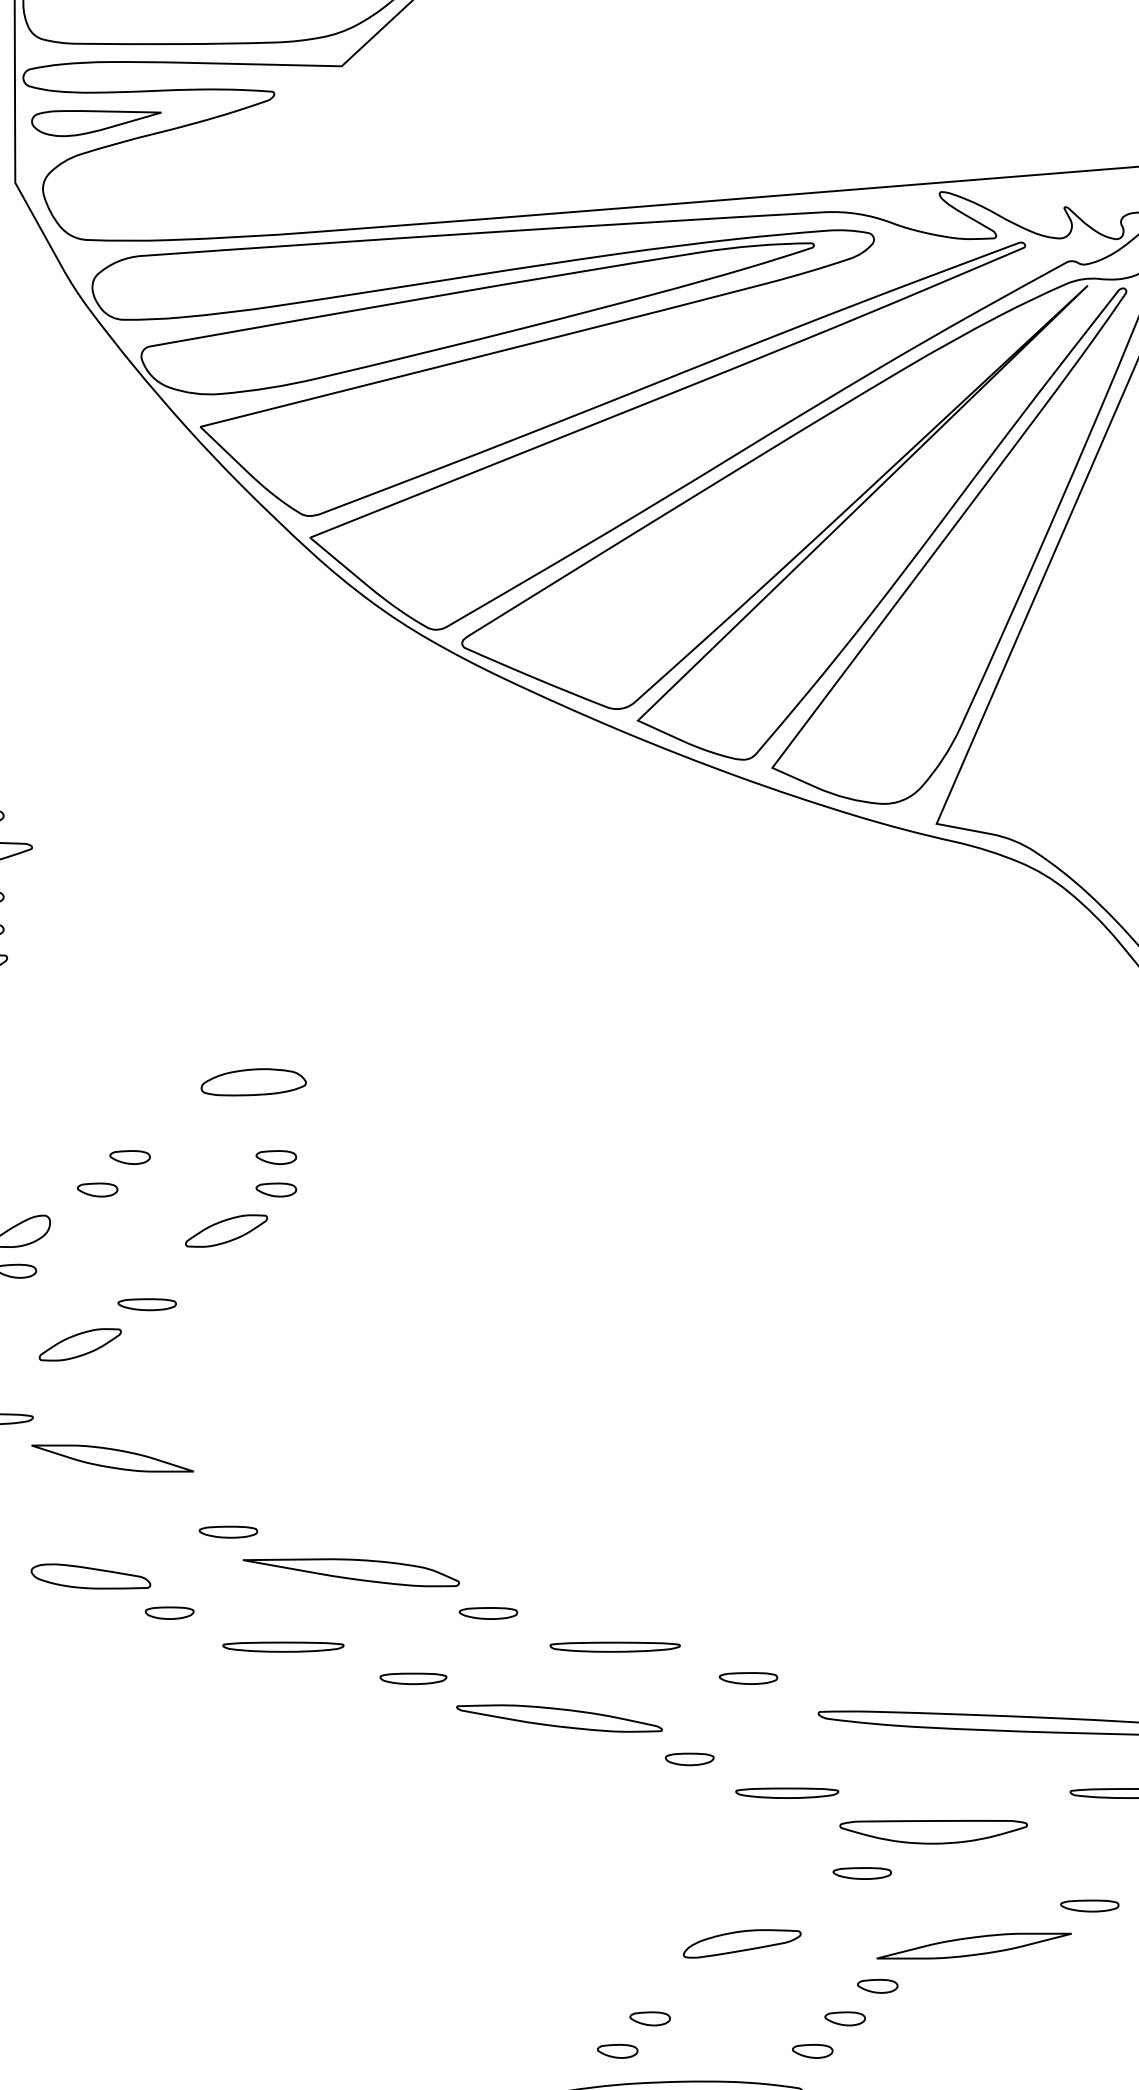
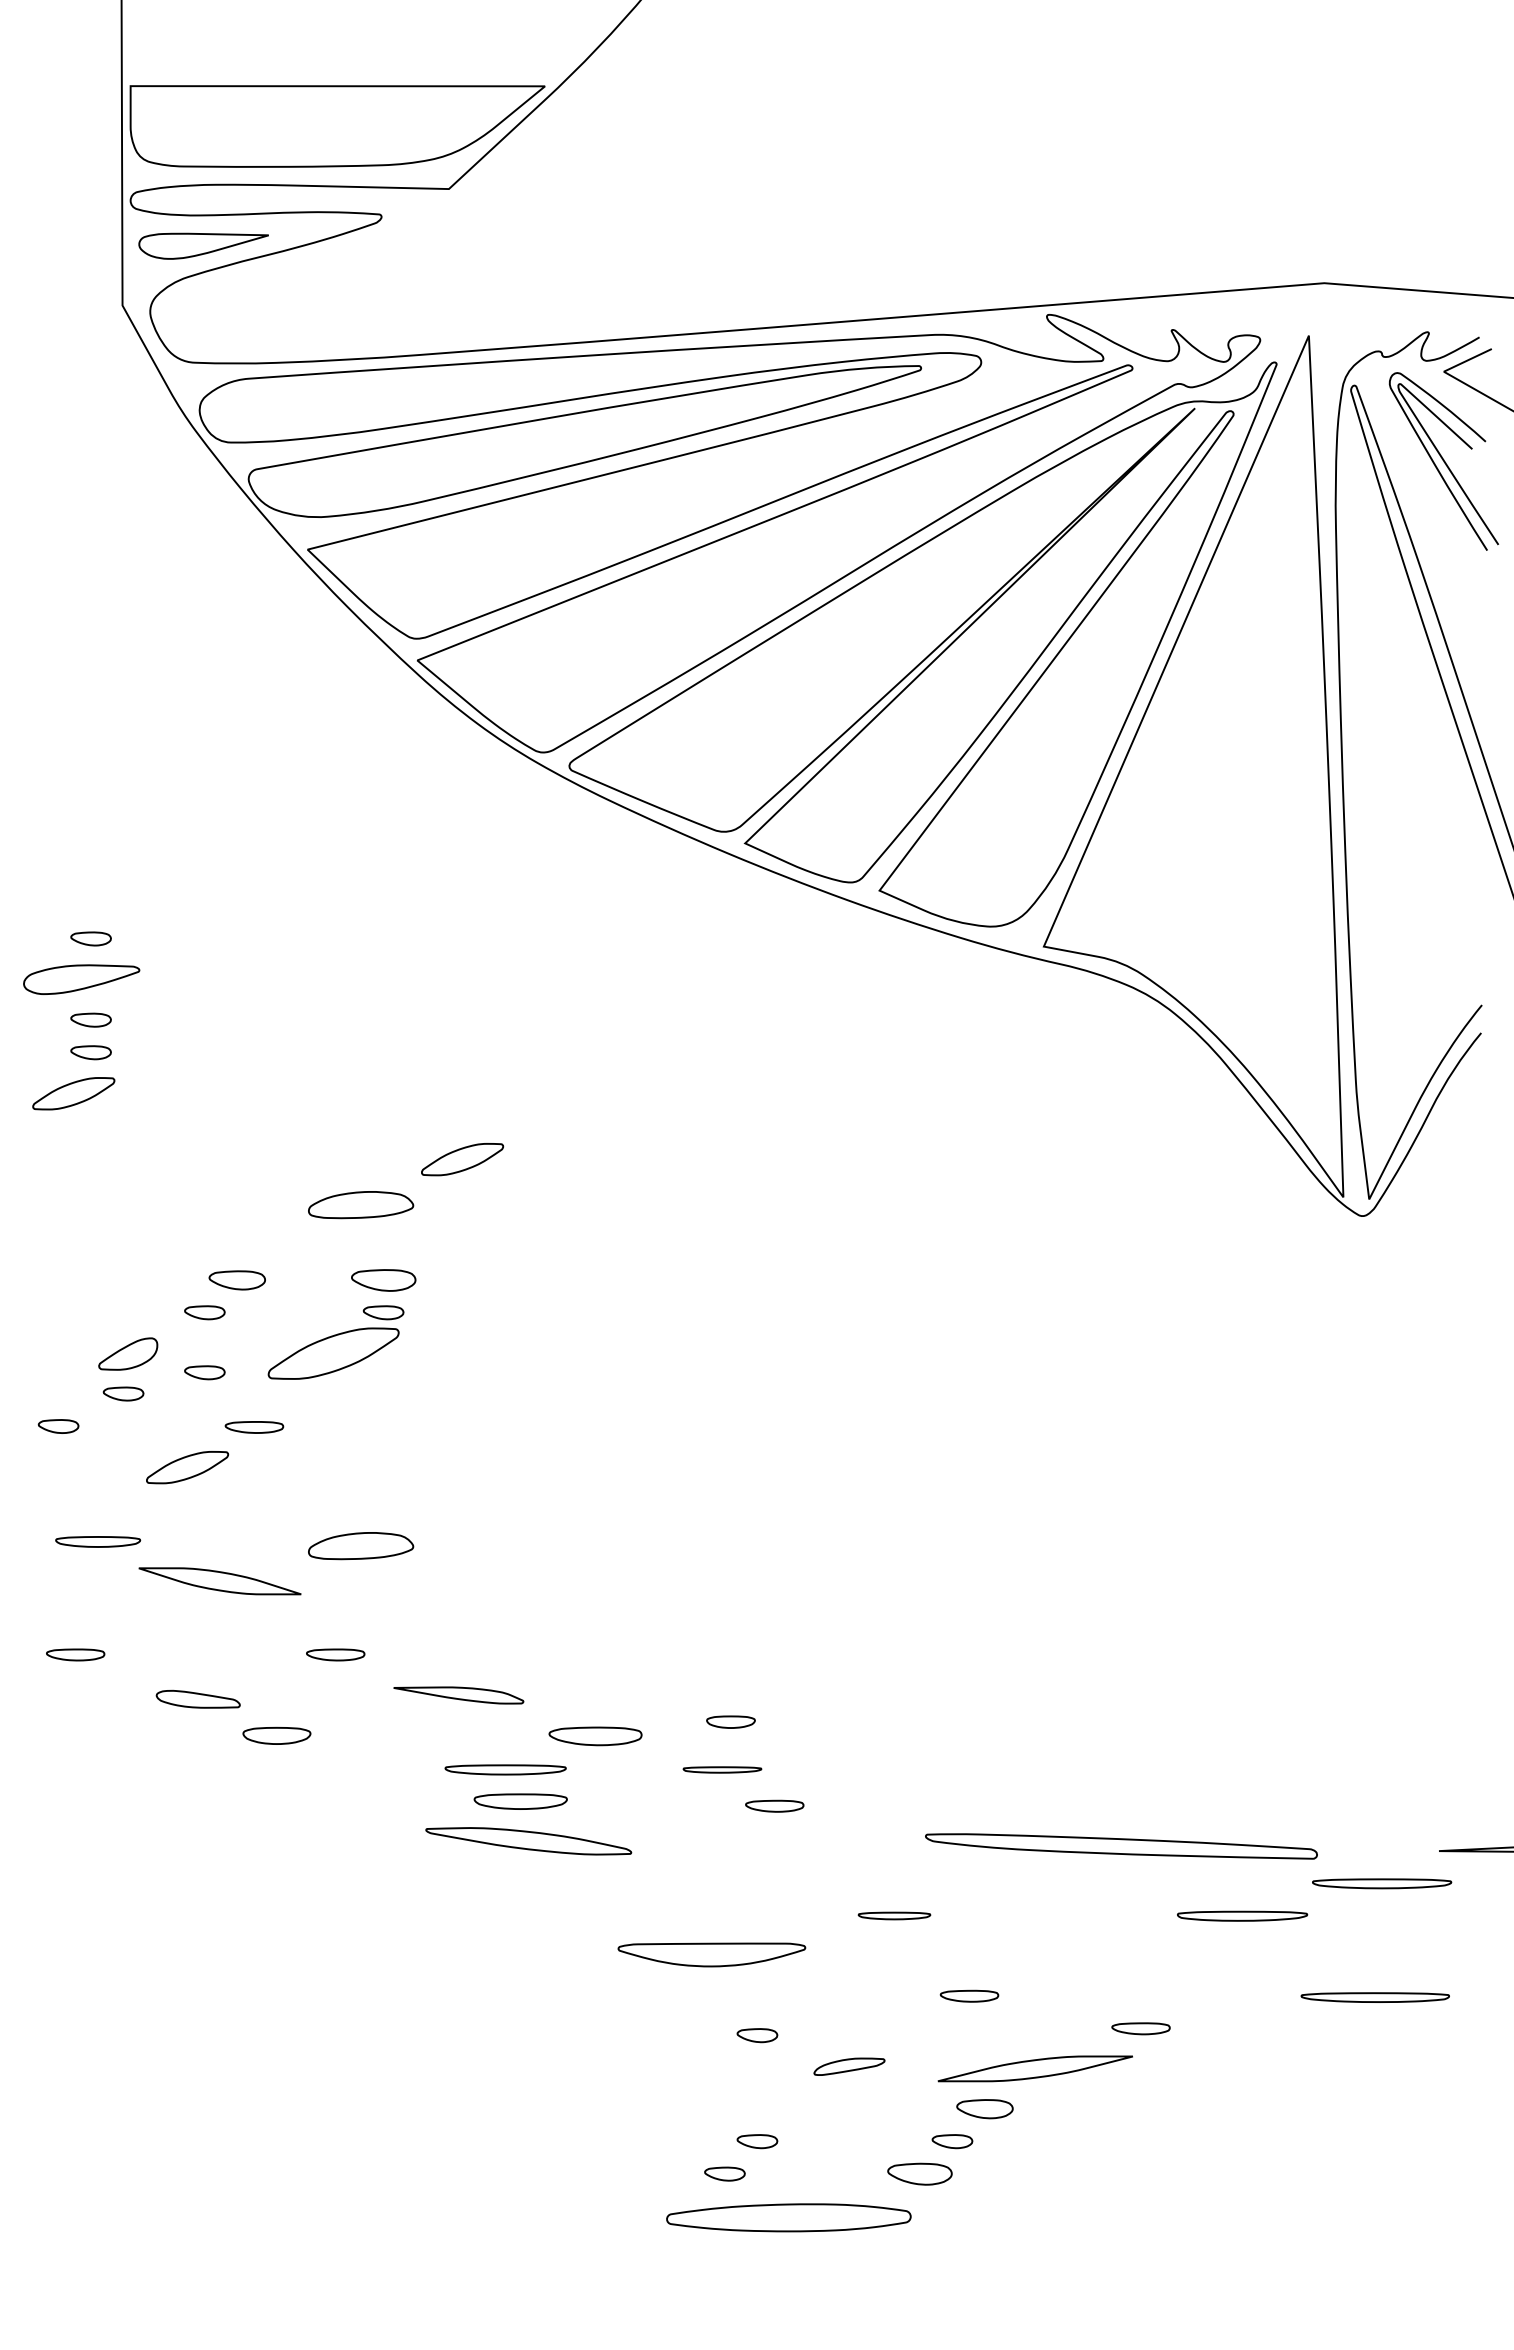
part: (355, 1036) -> (462, 1159), added
part: (130, 1156) -> (237, 1279), size x1.4
part: (276, 1156) -> (383, 1279), size x1.6
part: (226, 1230) -> (333, 1353), size x1.6
part: (97, 1249) -> (204, 1372), added
part: (254, 1423) -> (361, 1546), added
part: (351, 1572) -> (458, 1695), size x0.6
part: (91, 1576) -> (198, 1699), size x0.7
part: (169, 1612) -> (276, 1735), size x1.4
part: (488, 1612) -> (595, 1735), size x1.6
part: (283, 1646) -> (505, 1769), moved
part: (615, 1646) -> (722, 1769), size x0.6
part: (748, 1677) -> (774, 1805), moved
part: (413, 1678) -> (520, 1801), size x1.4
part: (559, 1718) -> (528, 1841), moved
part: (689, 1758) -> (730, 1721), moved
part: (787, 1792) -> (894, 1915), size x0.7
part: (933, 1831) -> (711, 1954), moved
part: (1089, 1905) -> (1140, 2028), moved
part: (650, 1912) -> (757, 2035), added
part: (742, 1943) -> (849, 2066), size x0.6
part: (973, 1945) -> (1034, 2068), moved
part: (877, 1985) -> (984, 2108), size x1.4
part: (812, 2050) -> (919, 2173), size x1.6

